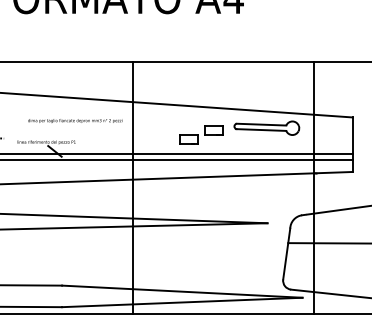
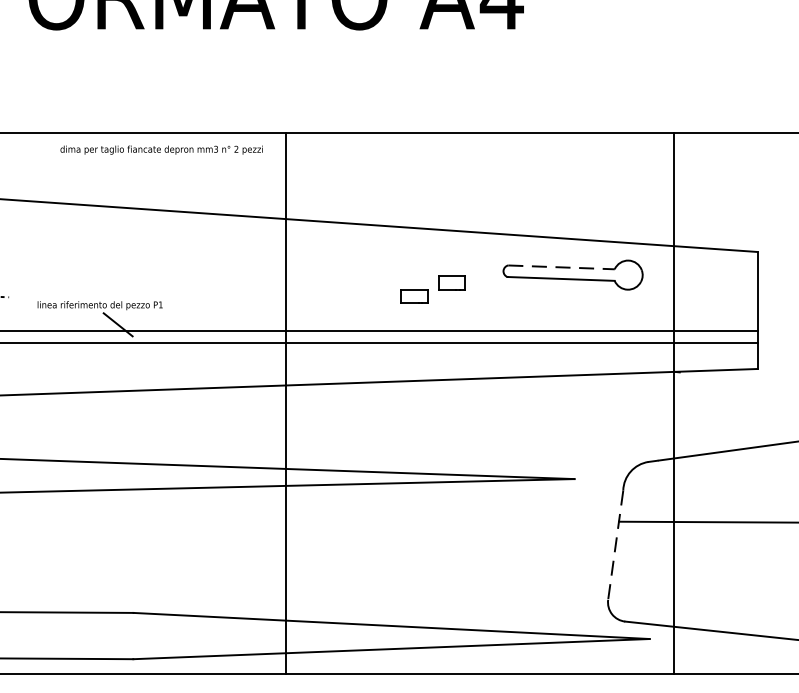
text: (75, 120) -> (162, 149), moved
line: (261, 124) -> (561, 267), solid -> dashed
part: (201, 134) -> (432, 288), size x0.7
line: (286, 254) -> (615, 546), solid -> dashed

